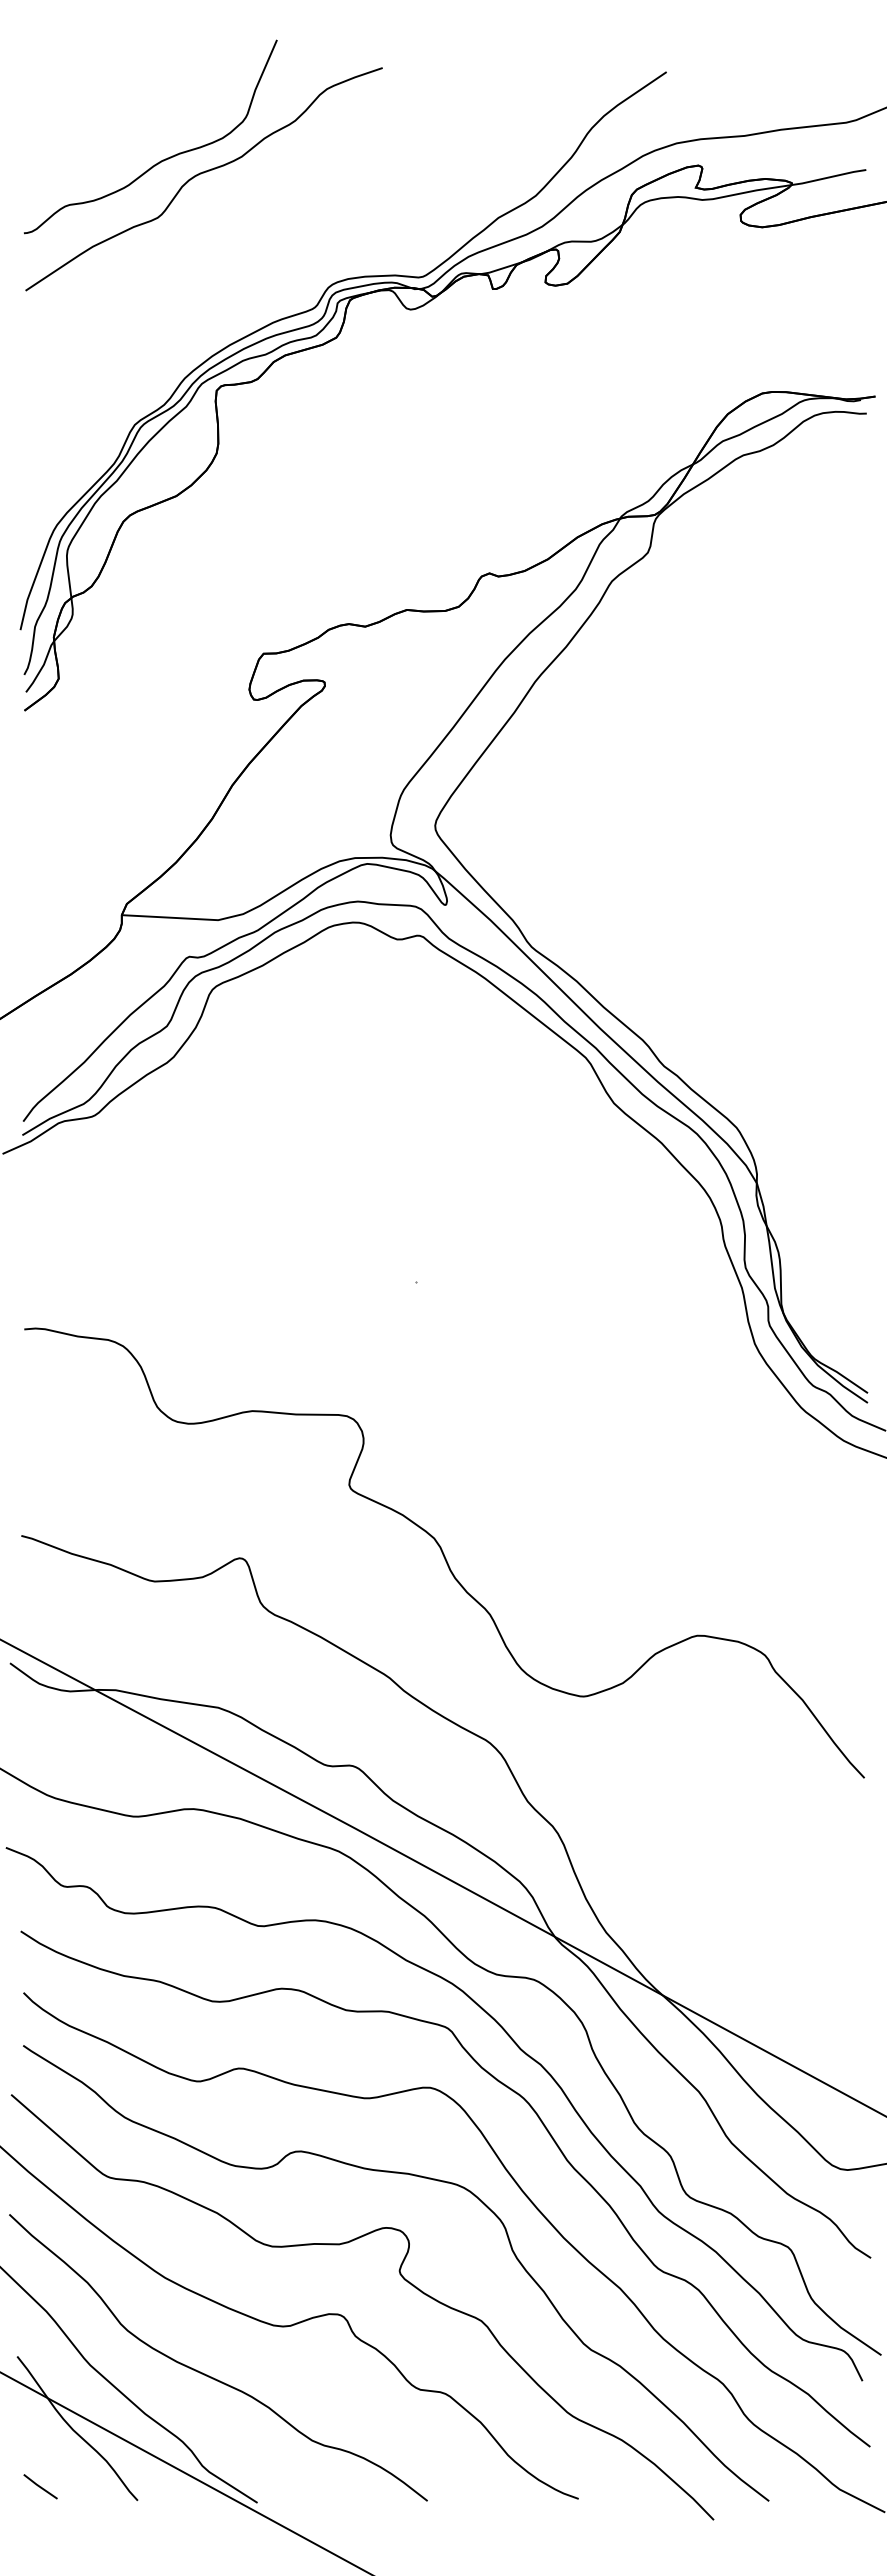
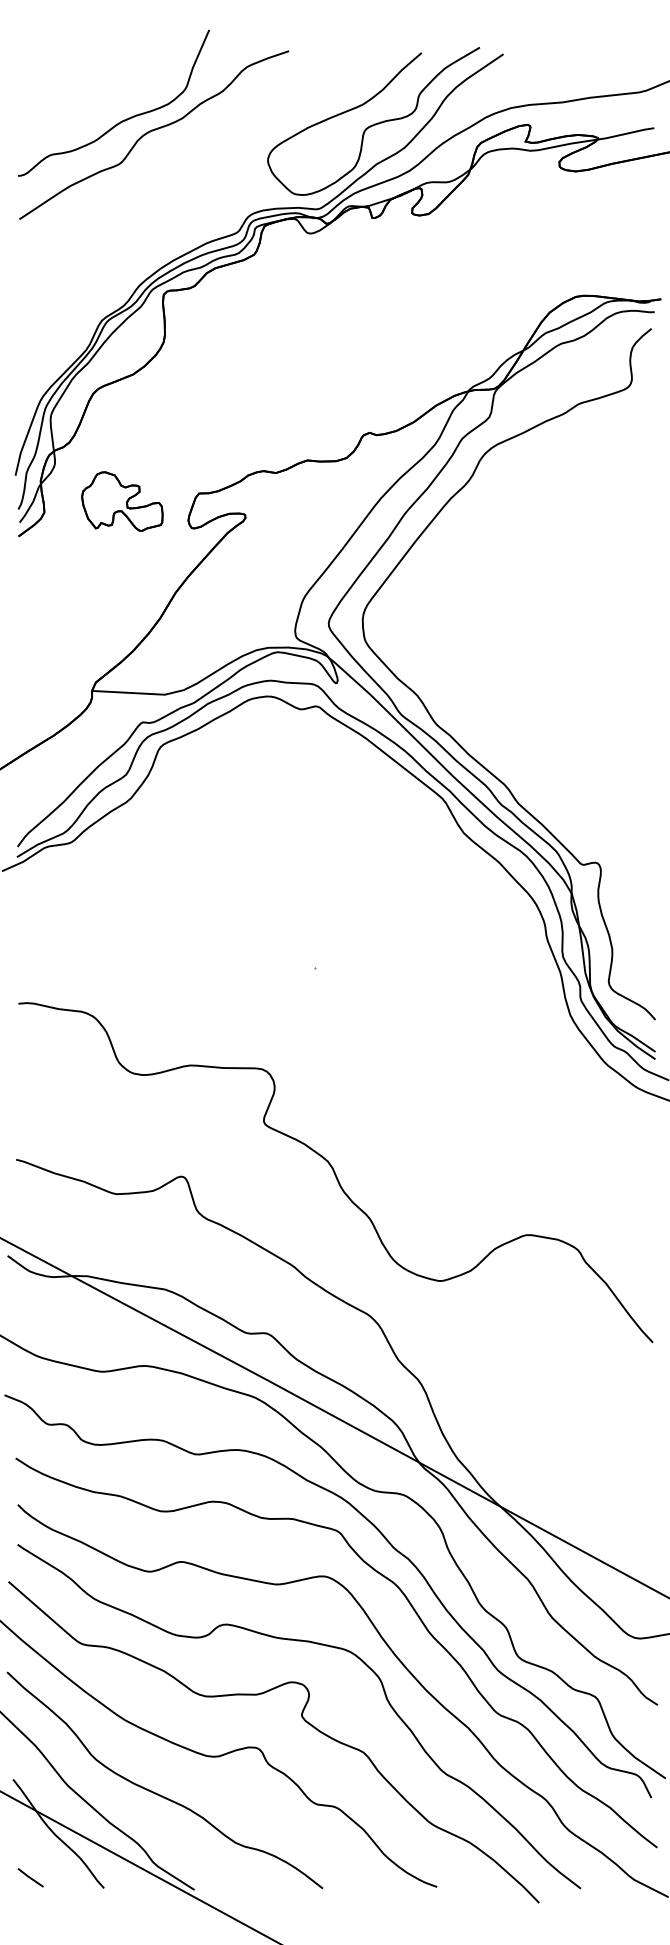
curve: (495, 164) -> (374, 124), added
part: (161, 664) -> (122, 501), added
curve: (594, 971) -> (449, 733), added

